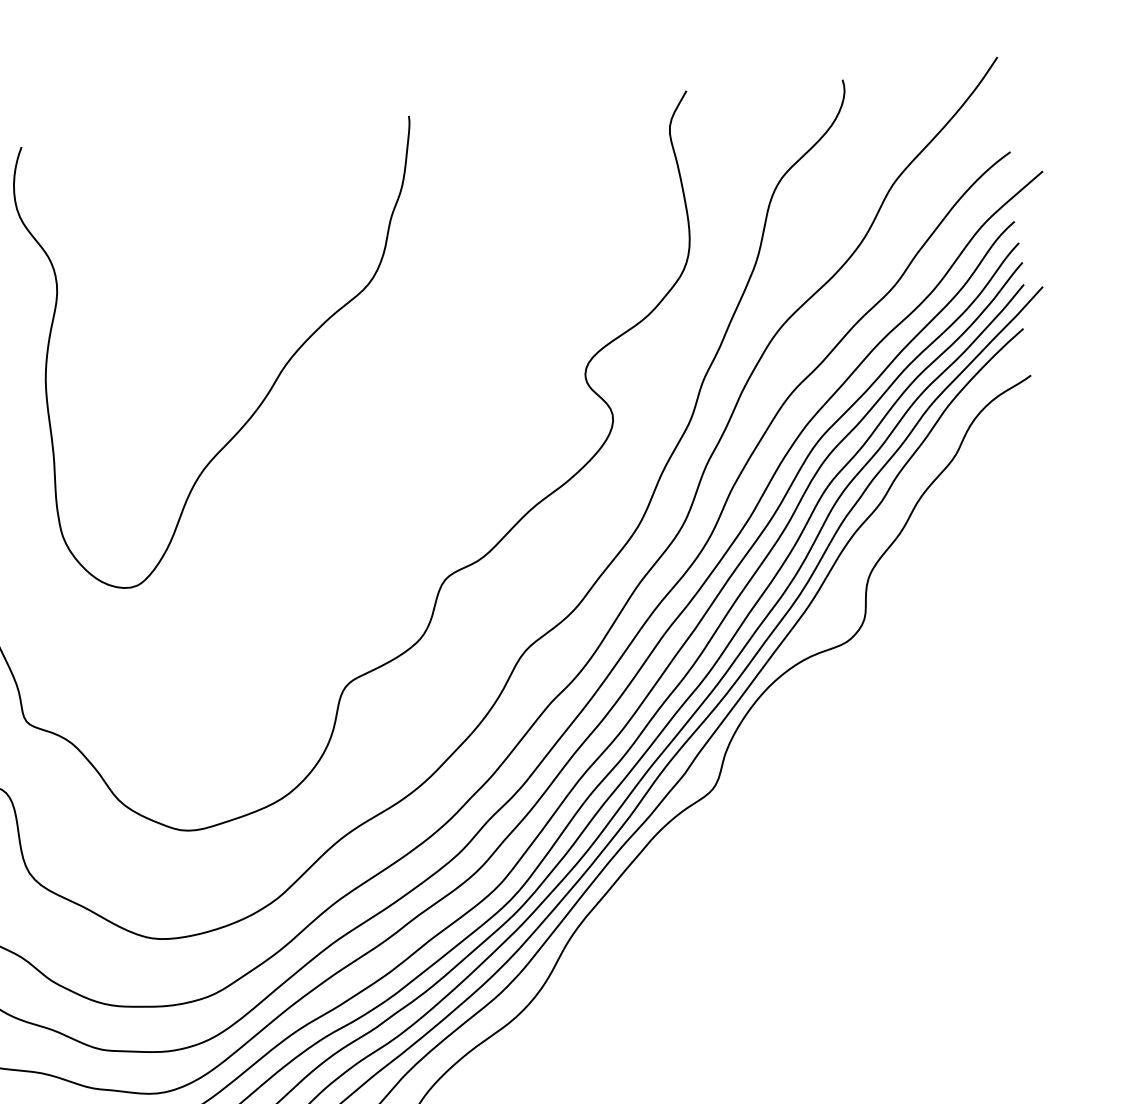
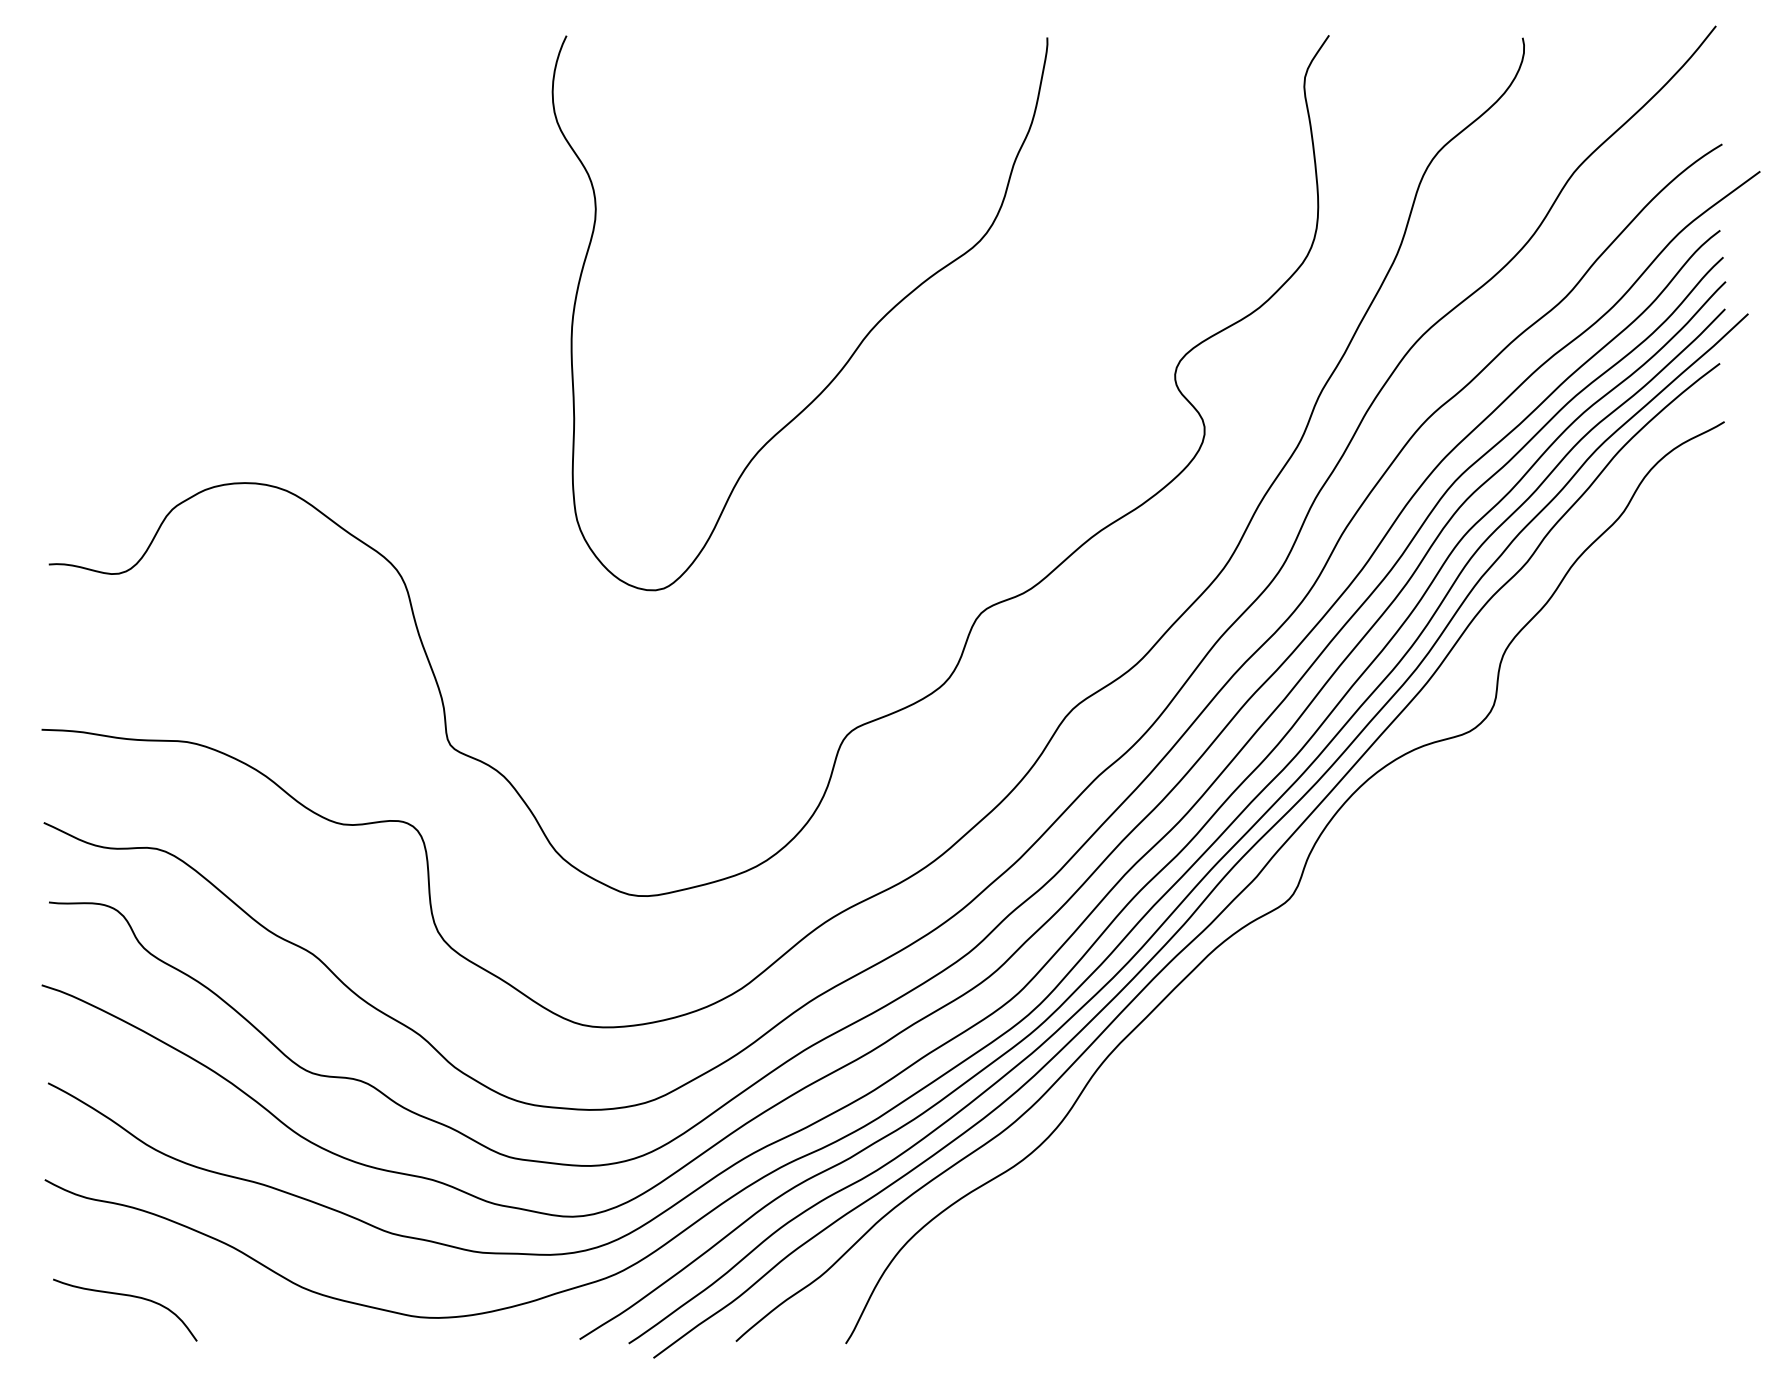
curve: (272, 384) -> (851, 354), moved

